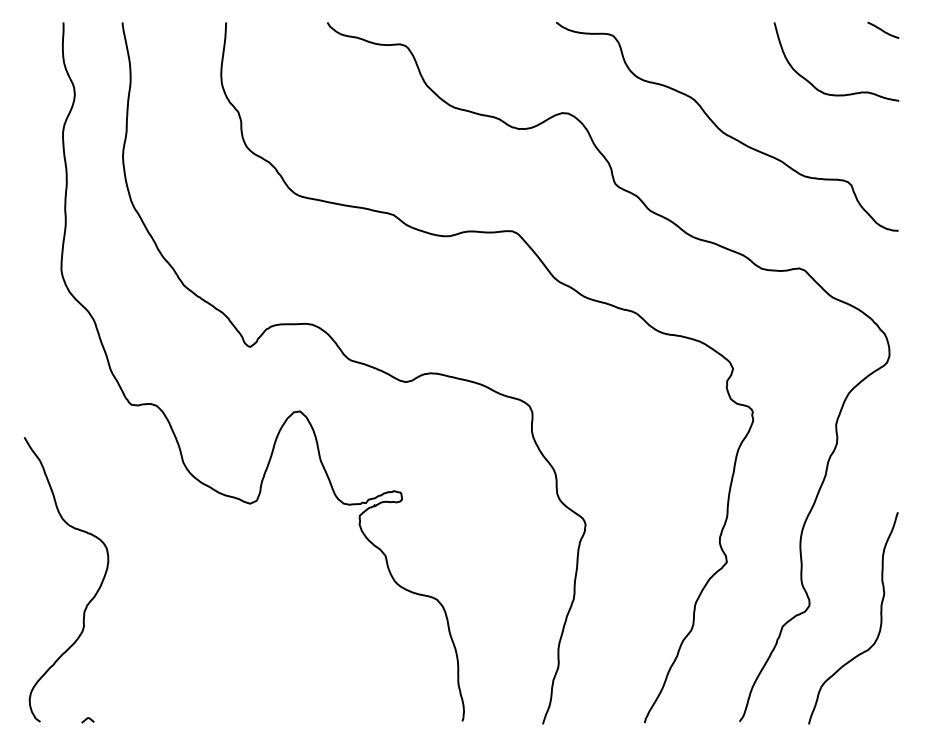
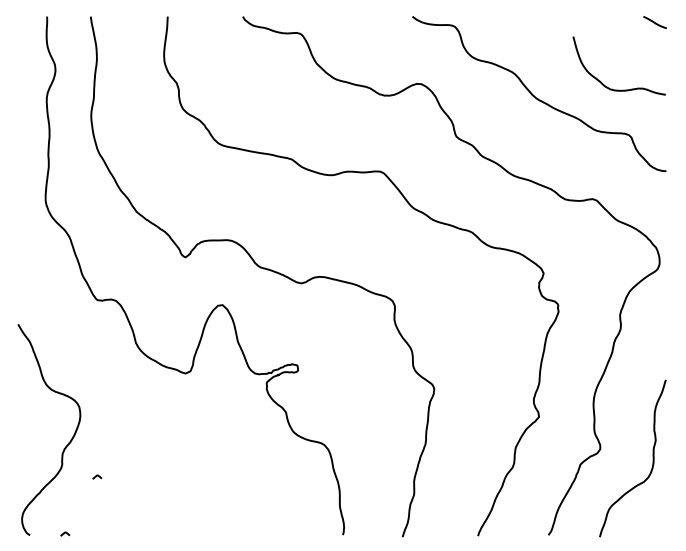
curve: (812, 82) -> (601, 81), moved
curve: (131, 642) -> (97, 476), added

